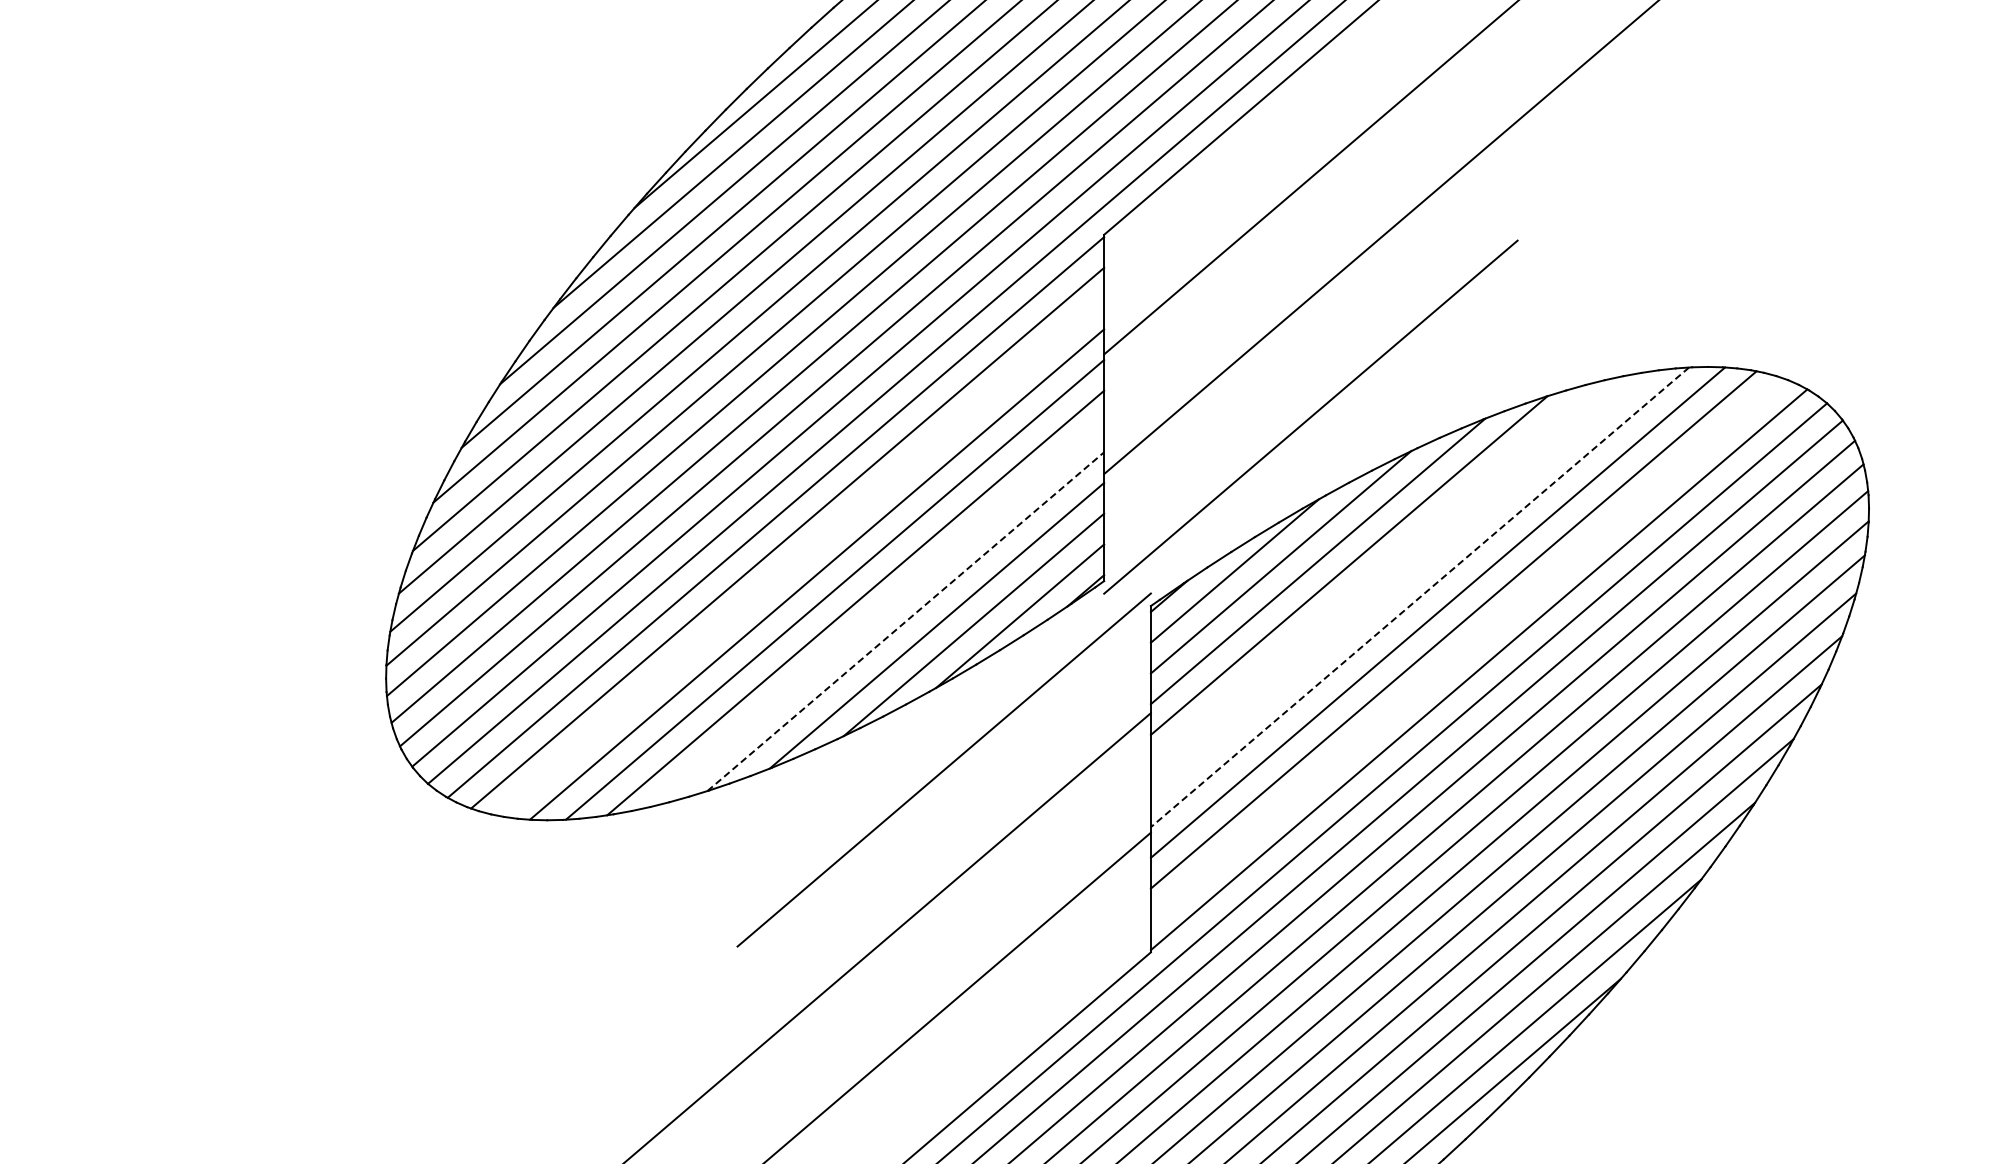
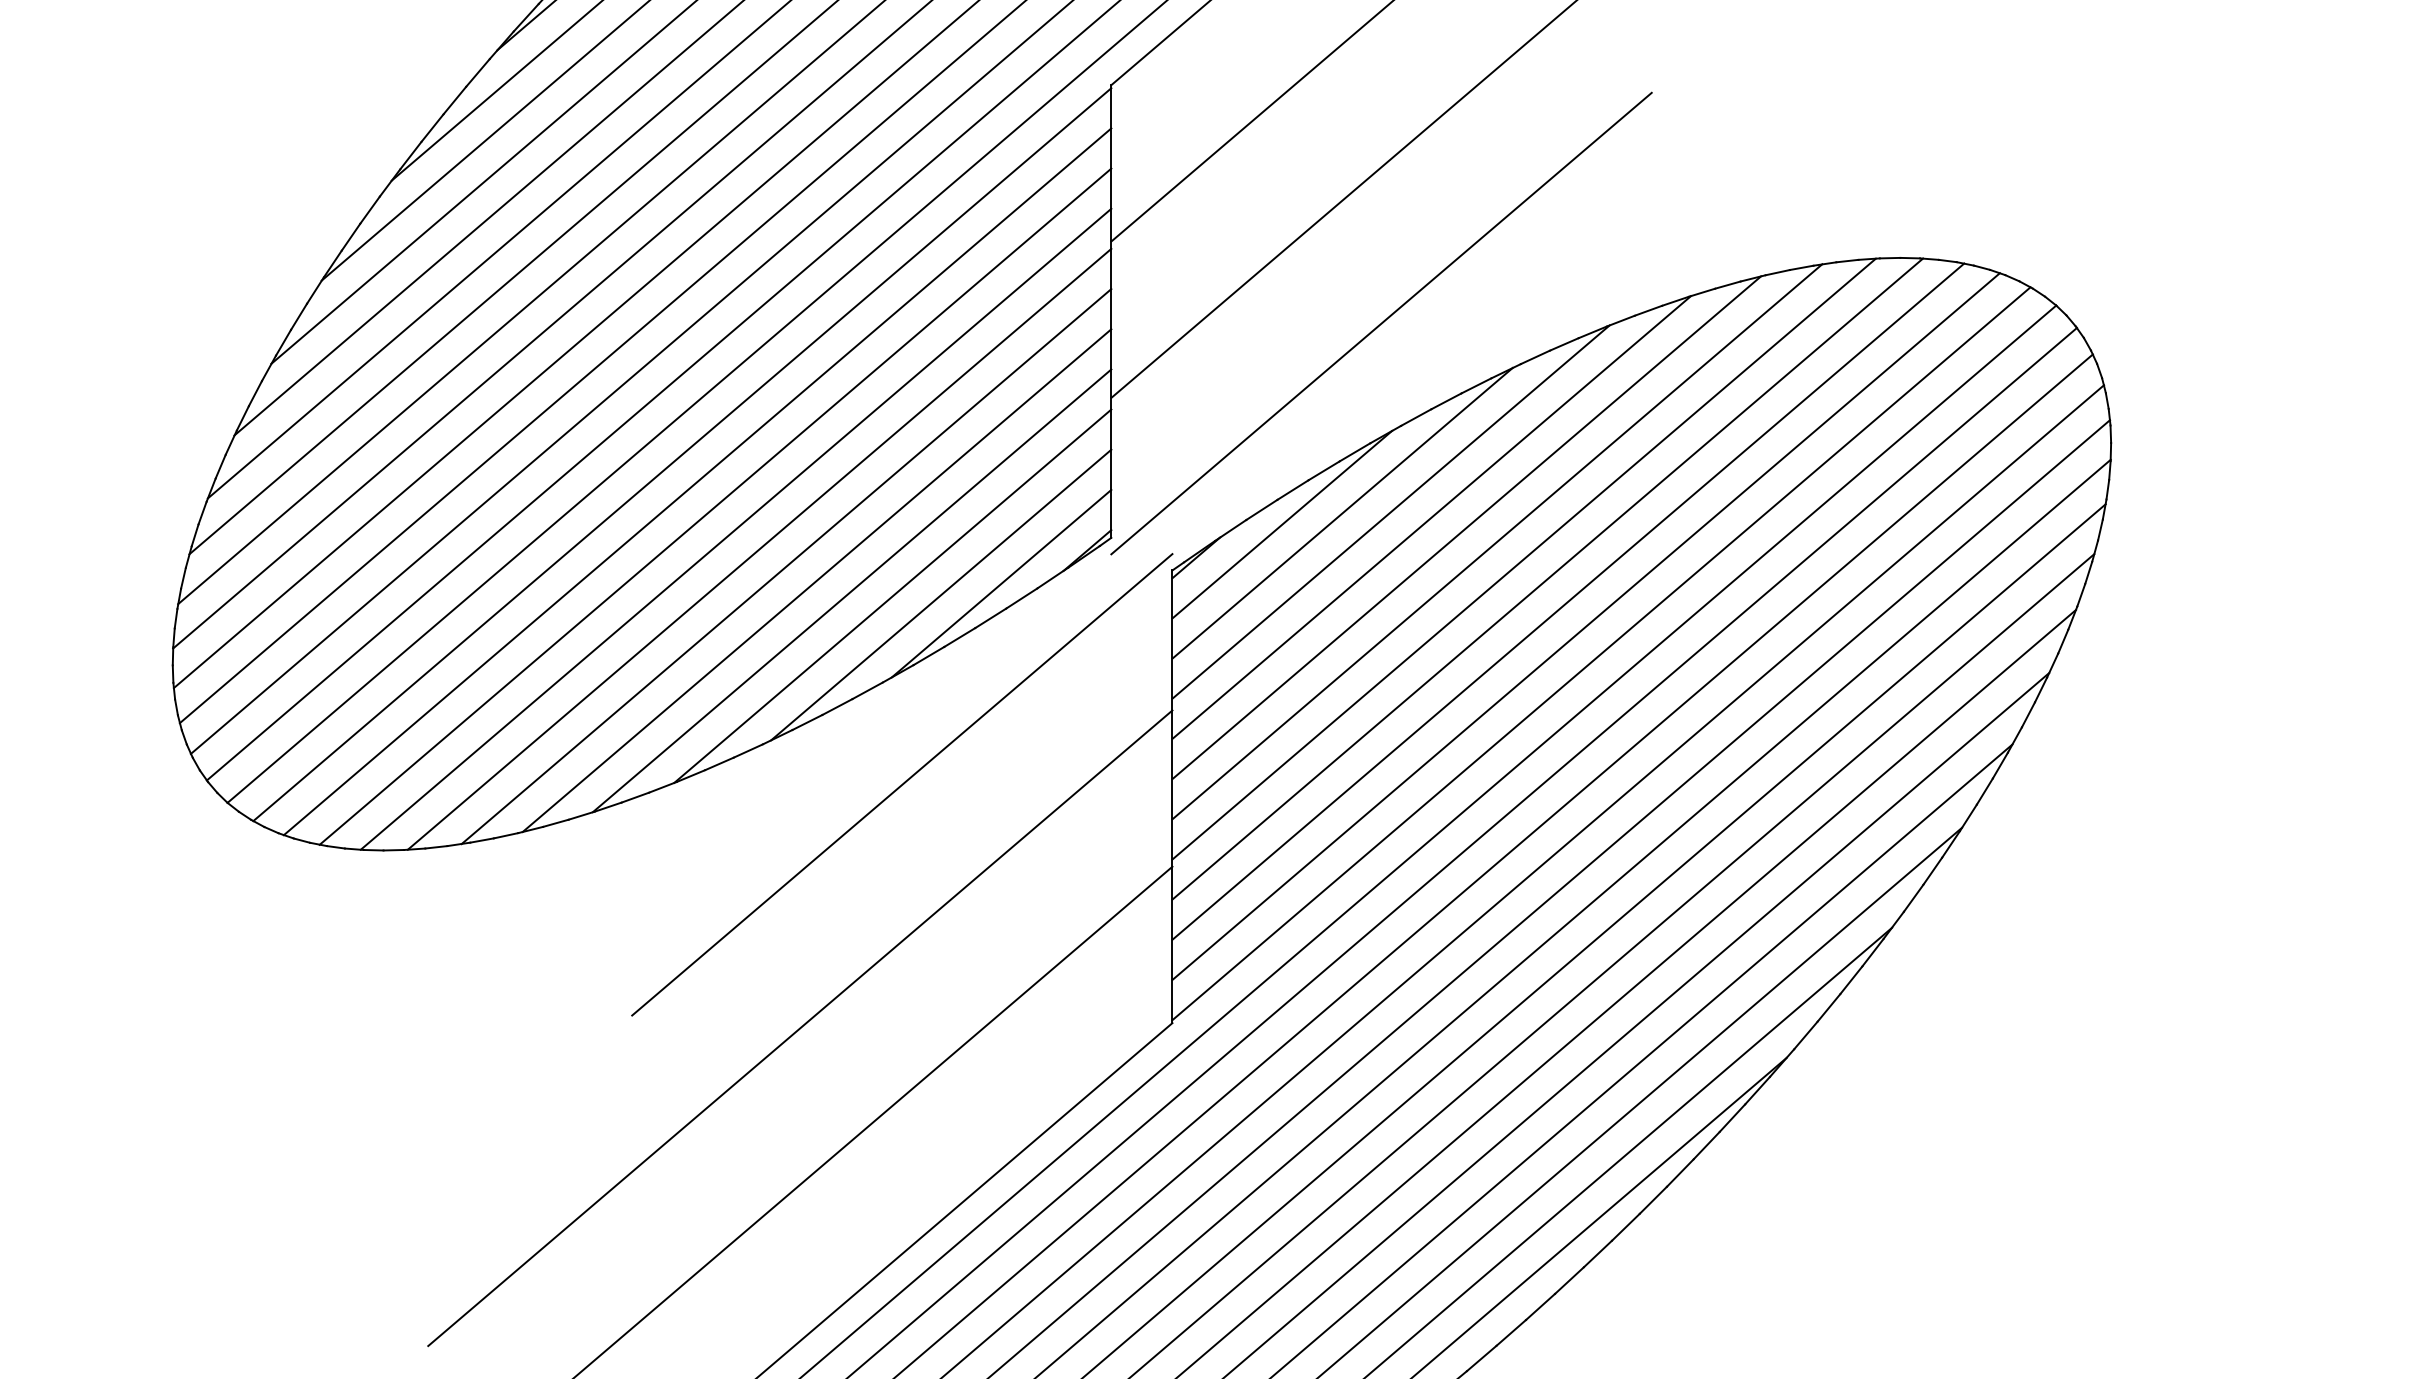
line: (801, 556) -> (715, 505), added
line: (1375, 573) -> (1466, 527), added
line: (1399, 583) -> (1497, 540), added
line: (1420, 597) -> (1524, 559), dashed -> solid
line: (878, 613) -> (816, 580), added
line: (905, 621) -> (851, 590), dashed -> solid
line: (1467, 648) -> (1586, 625), added

